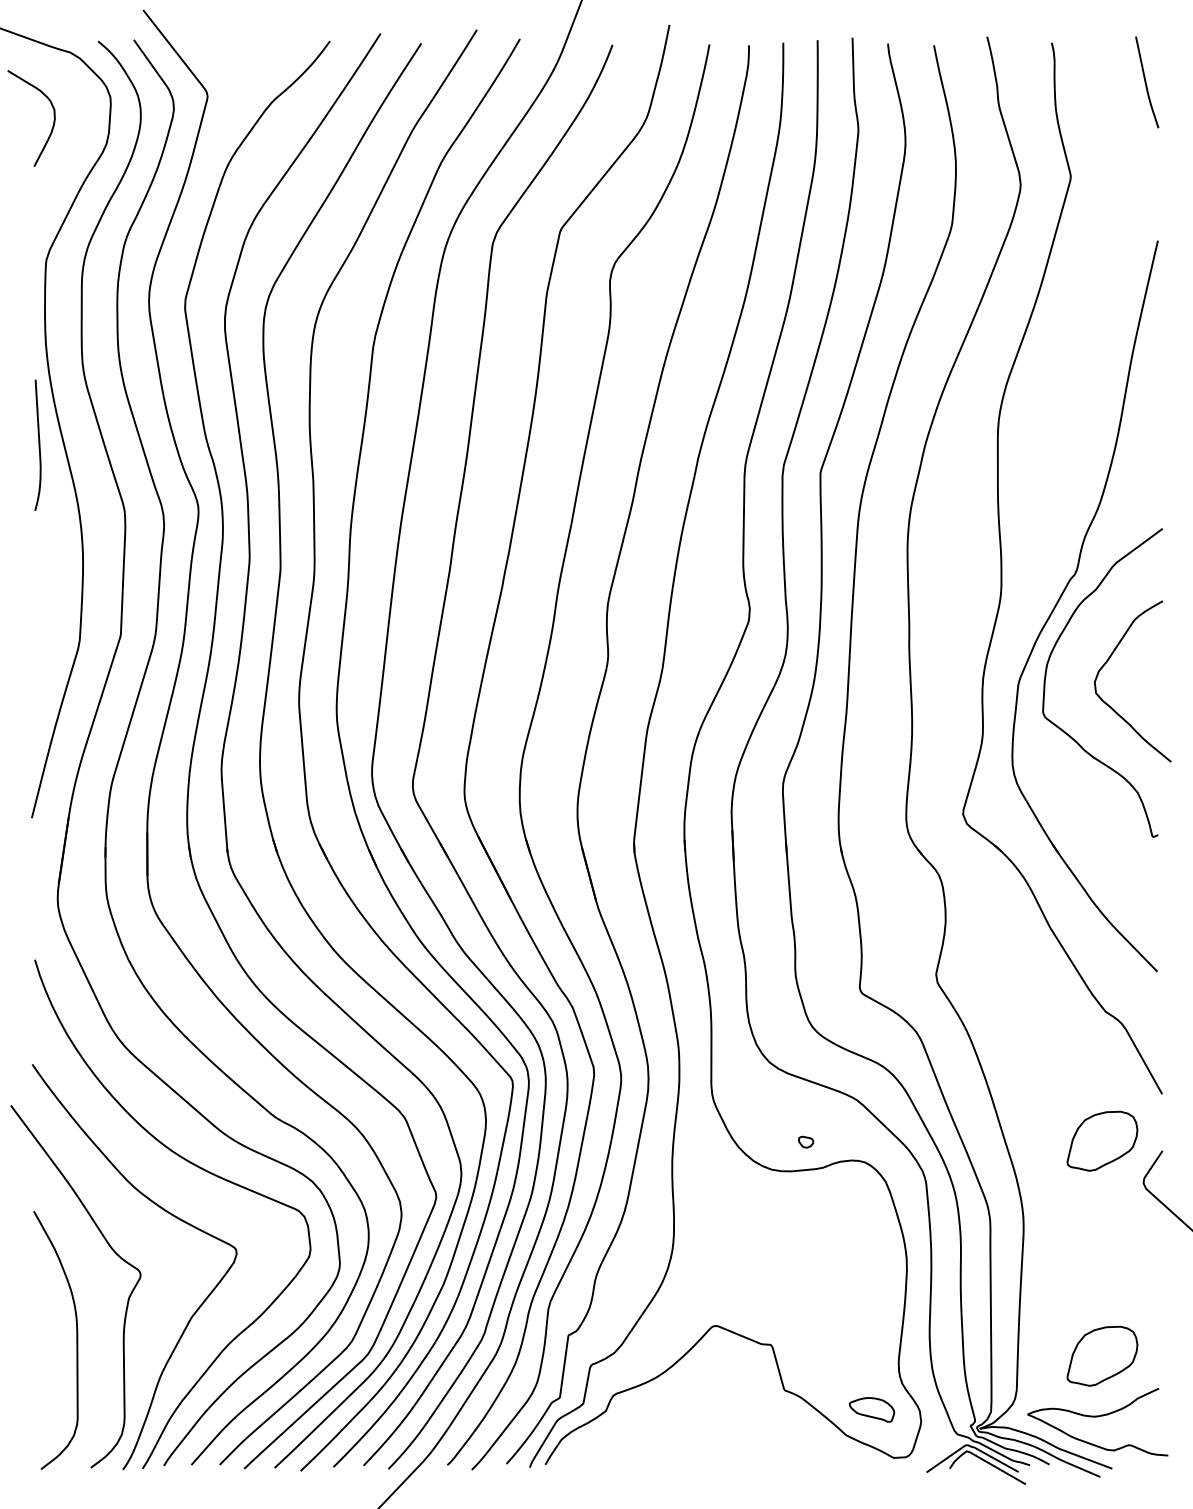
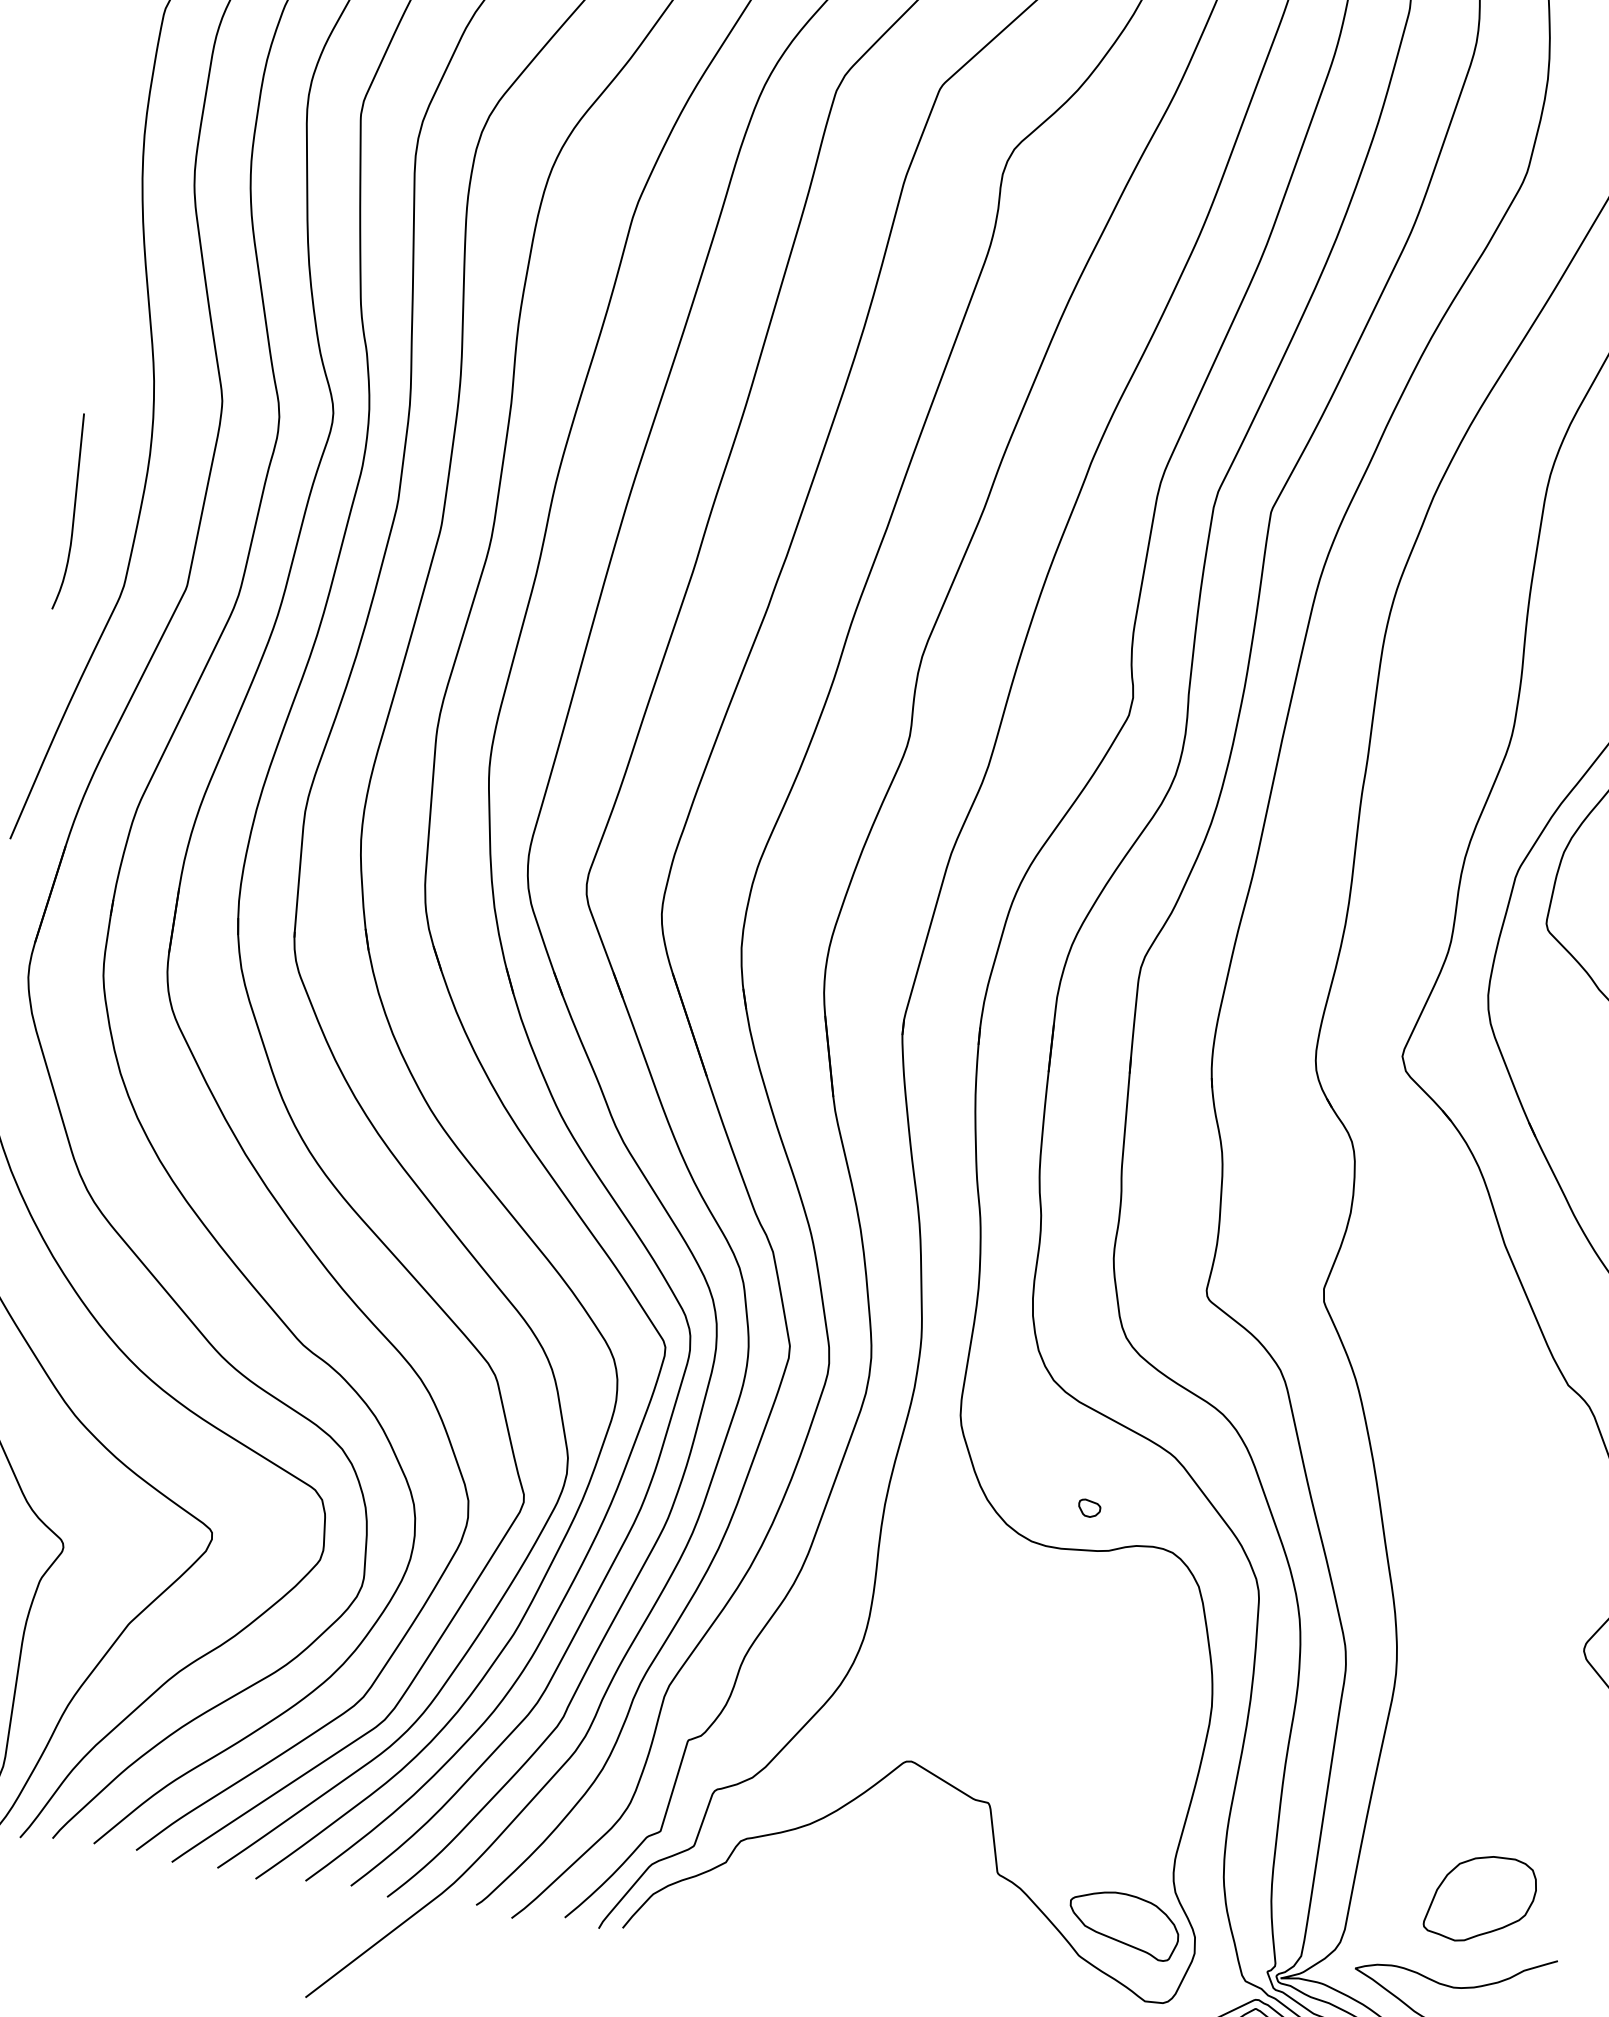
curve: (38, 444) -> (72, 510), moved
part: (1102, 1140) -> (1532, 1576), removed
part: (871, 1409) -> (1123, 1923), size x1.67

